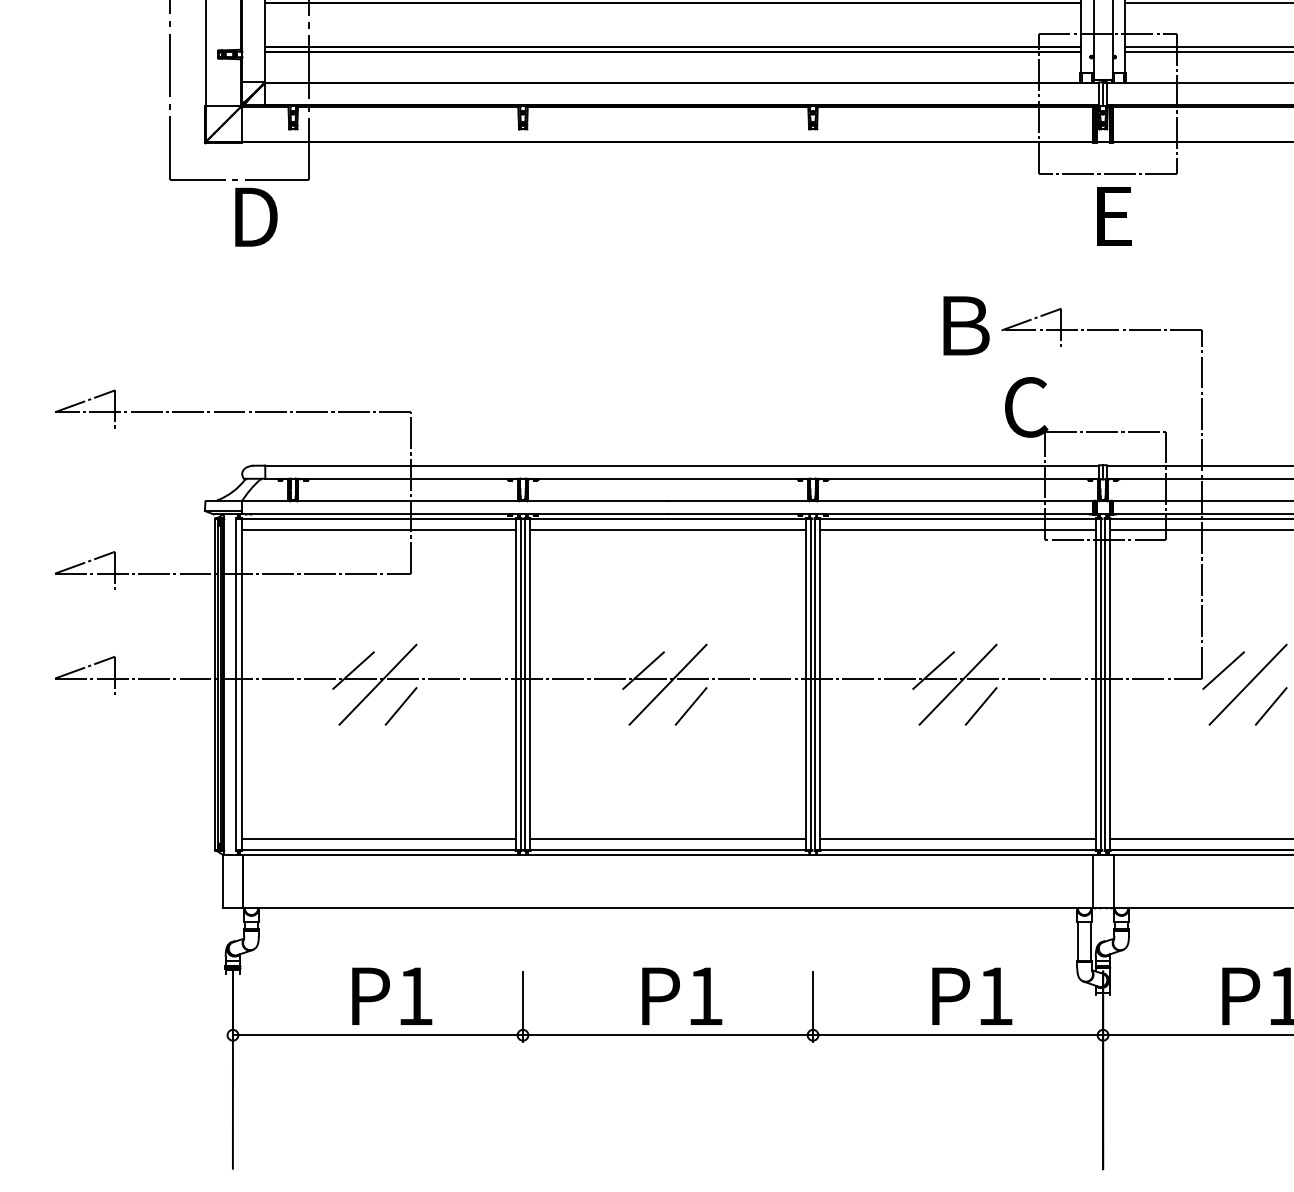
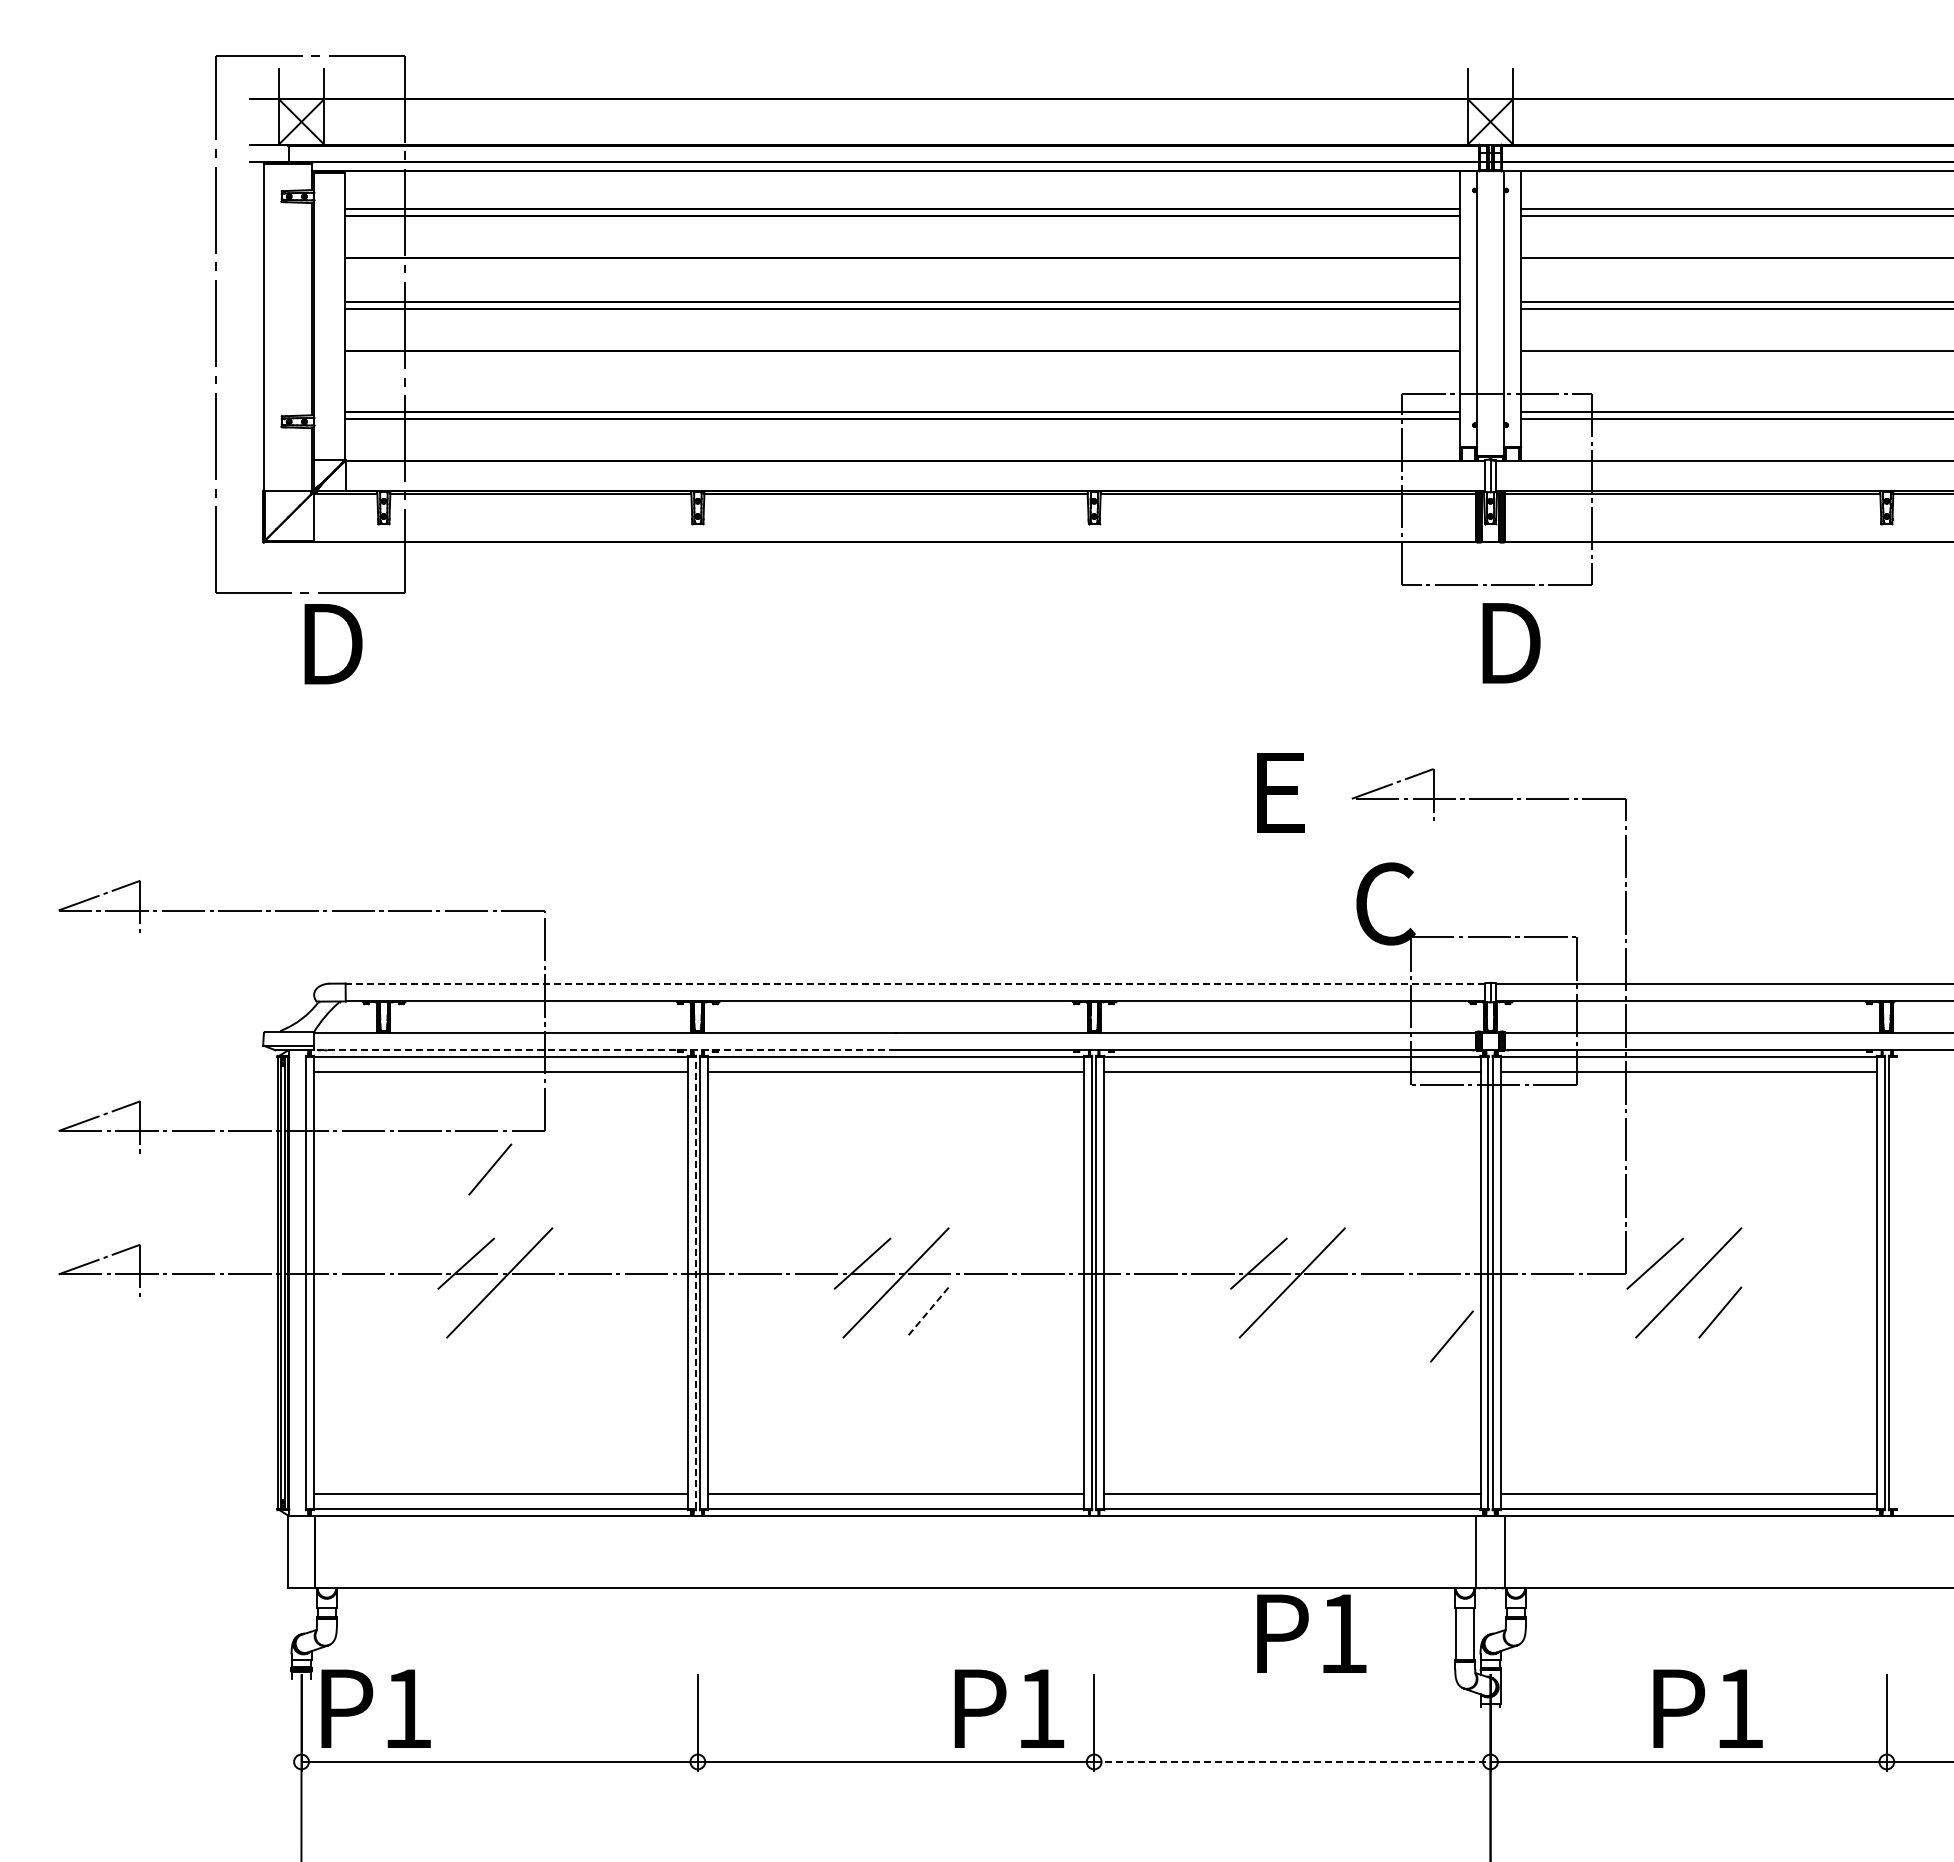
text: (1118, 216) -> (1511, 643), E -> D
text: (961, 325) -> (1296, 792), Ｂ -> E
line: (682, 465) -> (915, 983), solid -> dashed
line: (455, 513) -> (605, 1049), solid -> dashed
line: (521, 684) -> (695, 1282), solid -> dashed
line: (401, 706) -> (490, 1169), moved
line: (691, 706) -> (927, 1312), solid -> dashed
line: (980, 706) -> (1451, 1336), moved
text: (391, 996) -> (375, 1708), moved
text: (682, 996) -> (1009, 1708), moved
text: (972, 996) -> (1311, 1633), moved
line: (958, 1034) -> (1292, 1761), solid -> dashed

